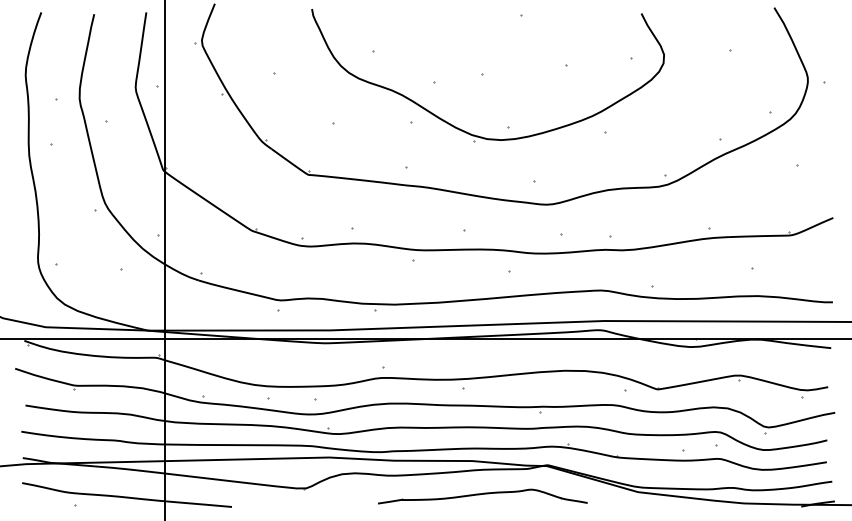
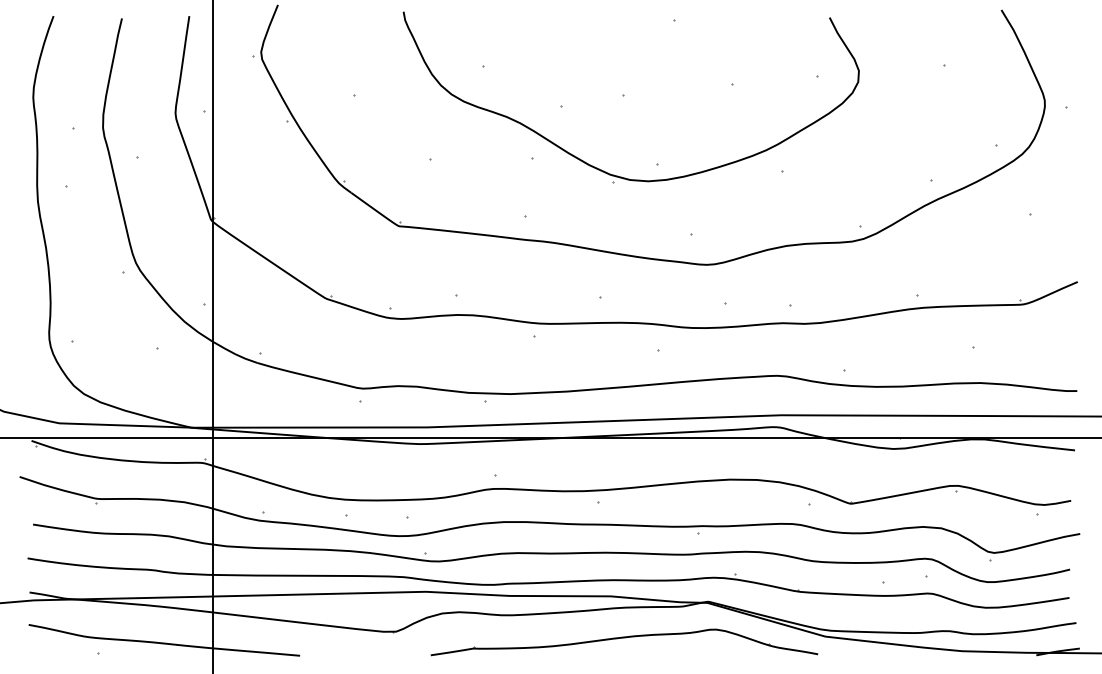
part: (482, 496) -> (624, 642), size x1.43

